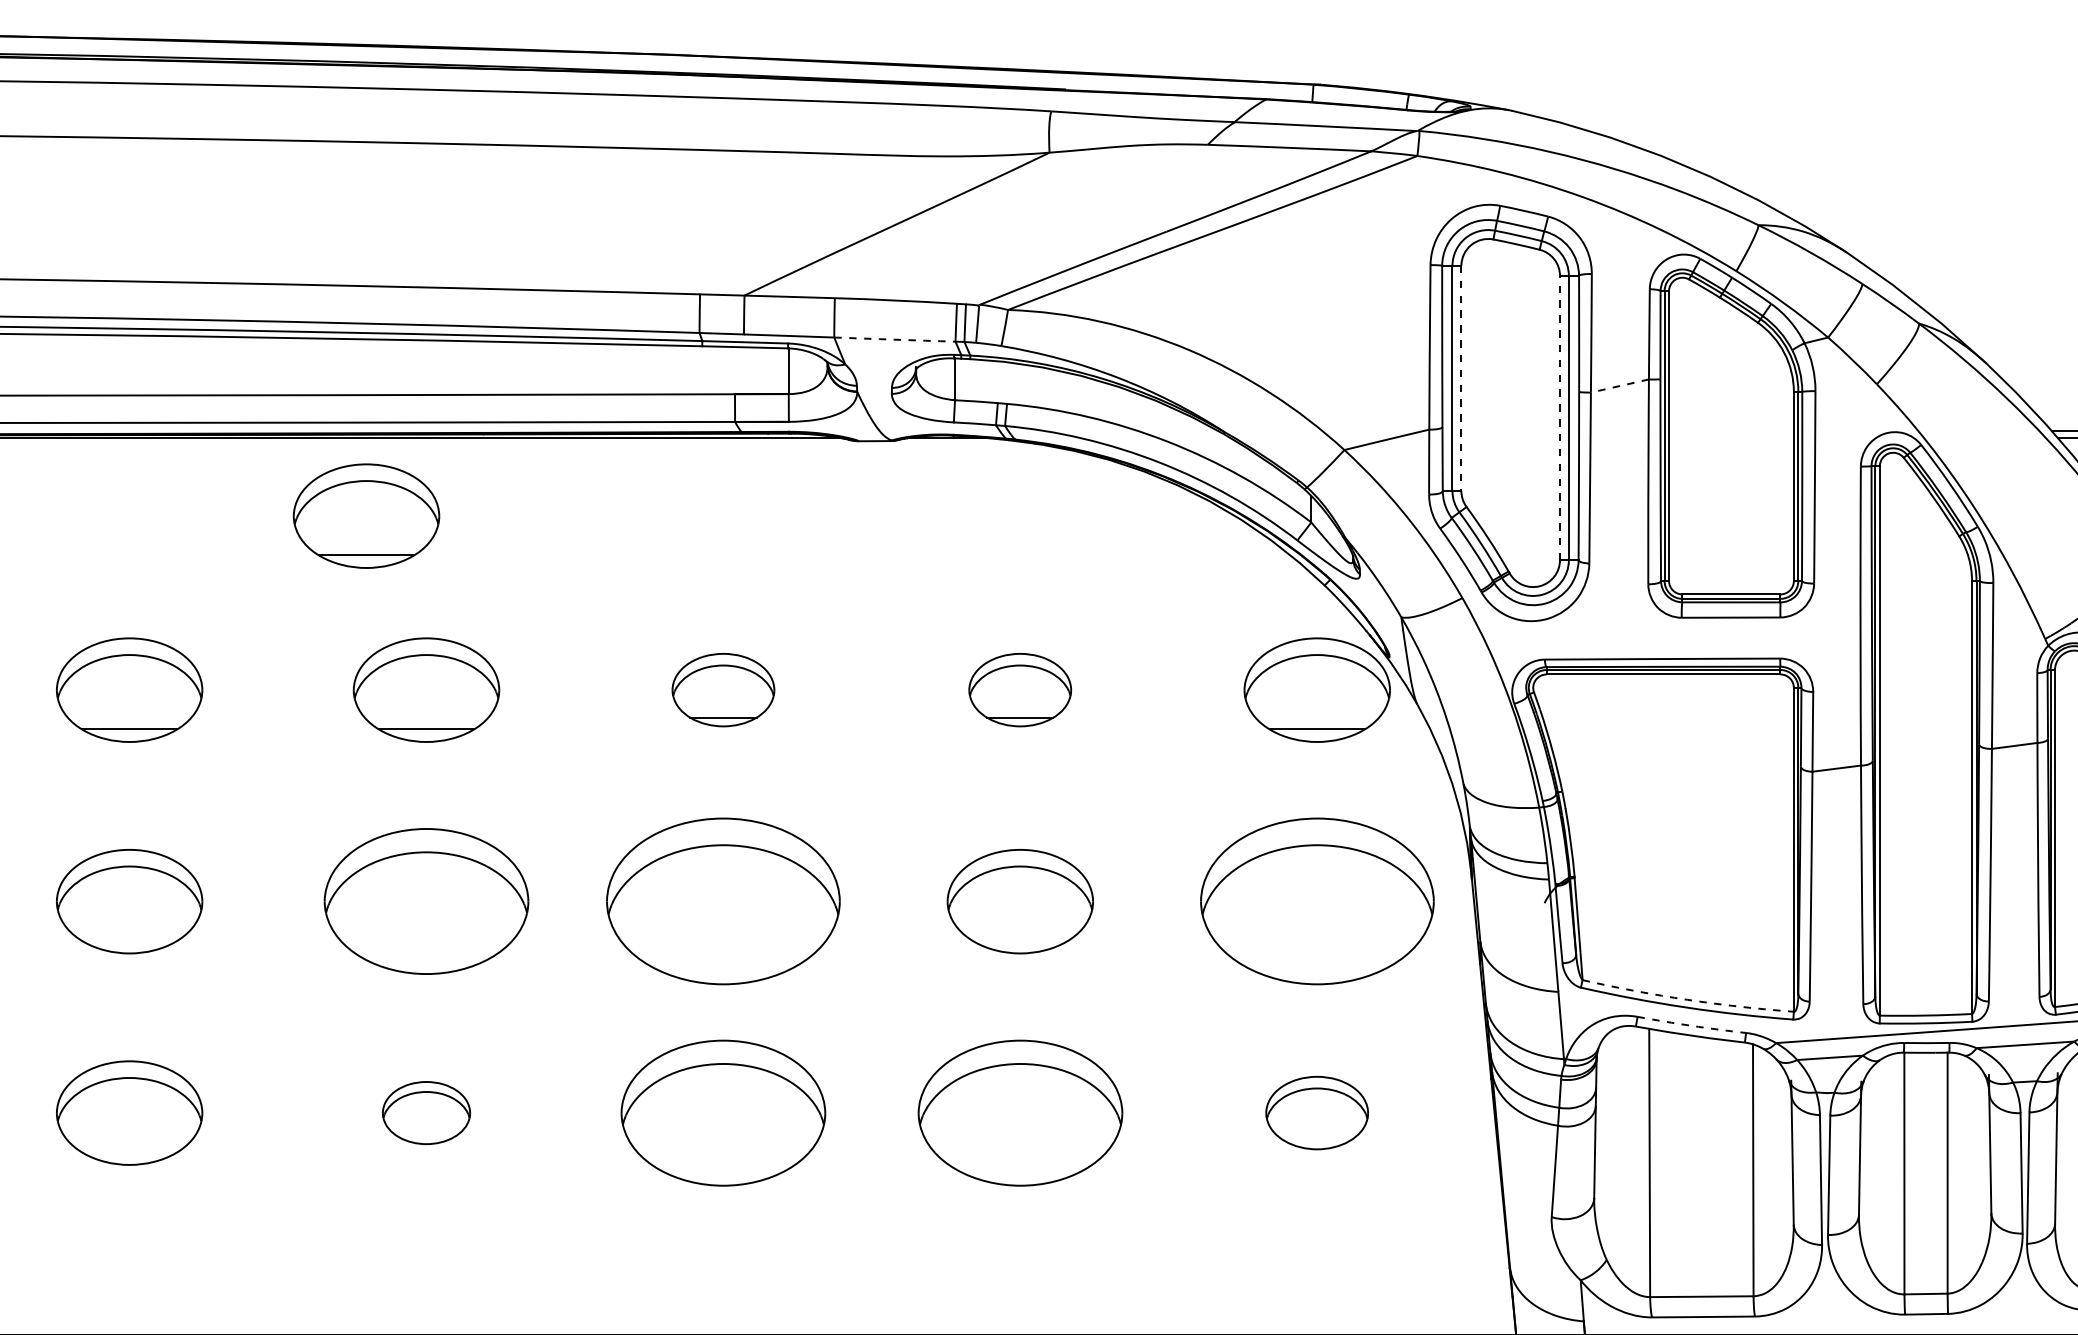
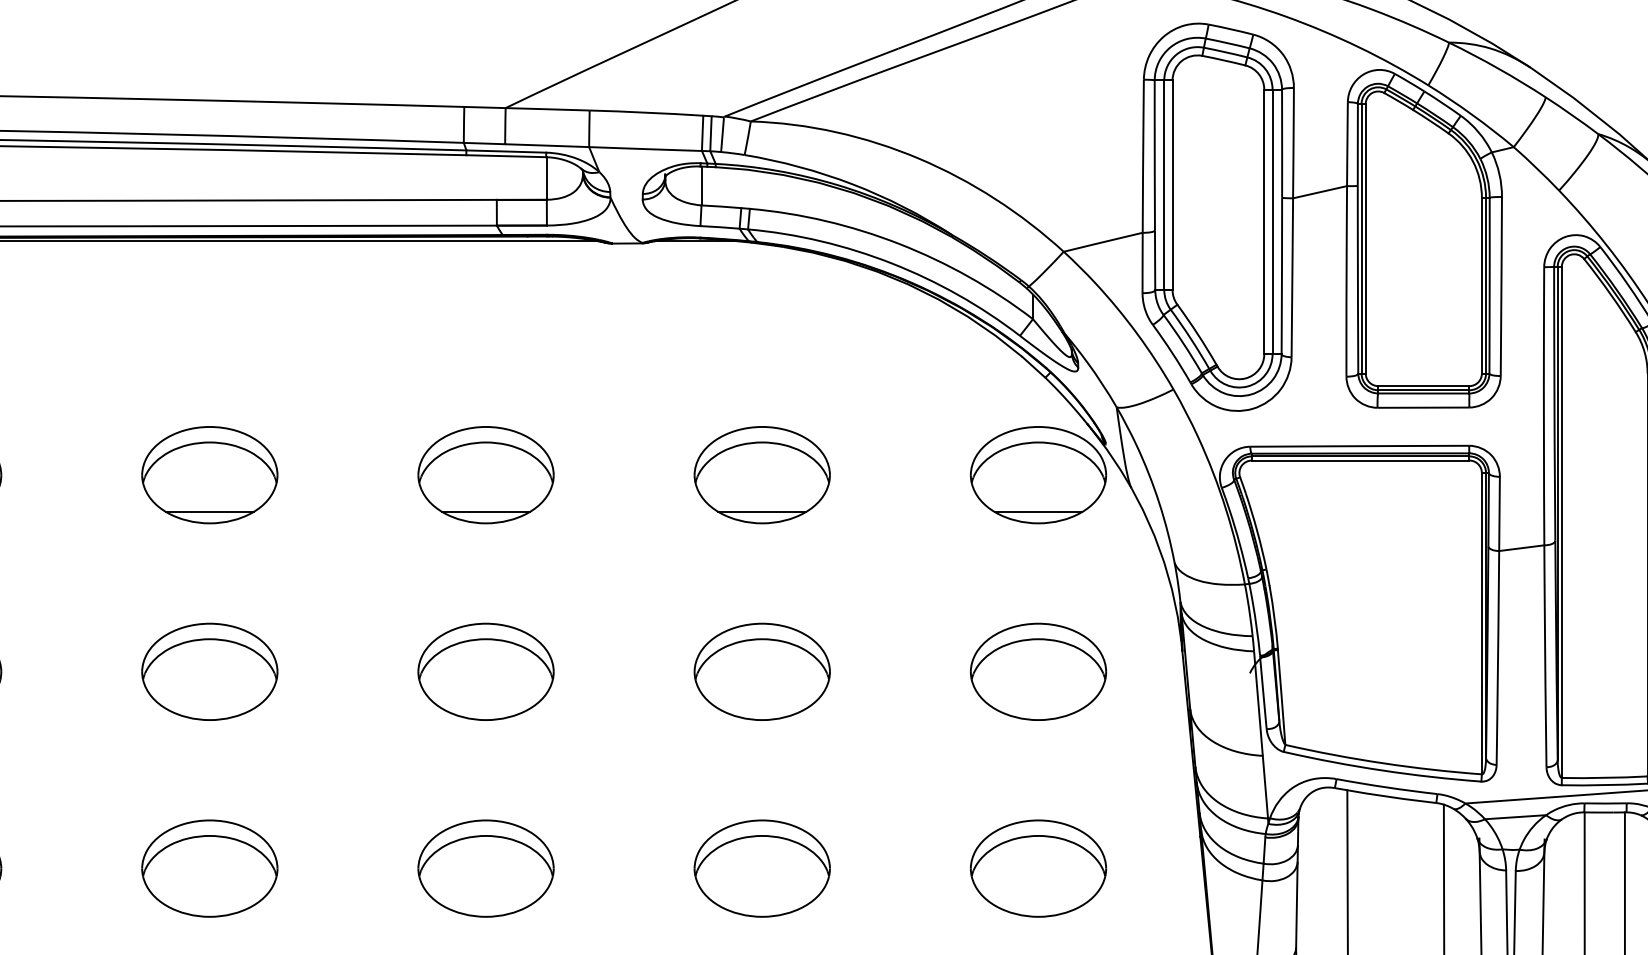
arc: (894, 339) -> (645, 148), dashed -> solid
line: (1461, 378) -> (1172, 185), dashed -> solid
line: (1619, 386) -> (1319, 192), dashed -> solid
line: (1559, 417) -> (1263, 221), dashed -> solid
part: (366, 515) -> (153, 312), removed
part: (723, 689) -> (486, 474), size x1.43
part: (1019, 689) -> (761, 474), size x1.43
part: (426, 901) -> (209, 671), size x0.71
part: (723, 901) -> (486, 671), size x0.62
part: (1316, 901) -> (1037, 671), size x0.62
arc: (1687, 999) -> (1382, 762), dashed -> solid
arc: (1691, 1025) -> (1386, 787), dashed -> solid
part: (426, 1112) -> (209, 868), size x1.67
part: (723, 1112) -> (486, 868), size x0.71
part: (1019, 1112) -> (761, 868), size x0.71
part: (1316, 1112) -> (1037, 868), size x1.43

